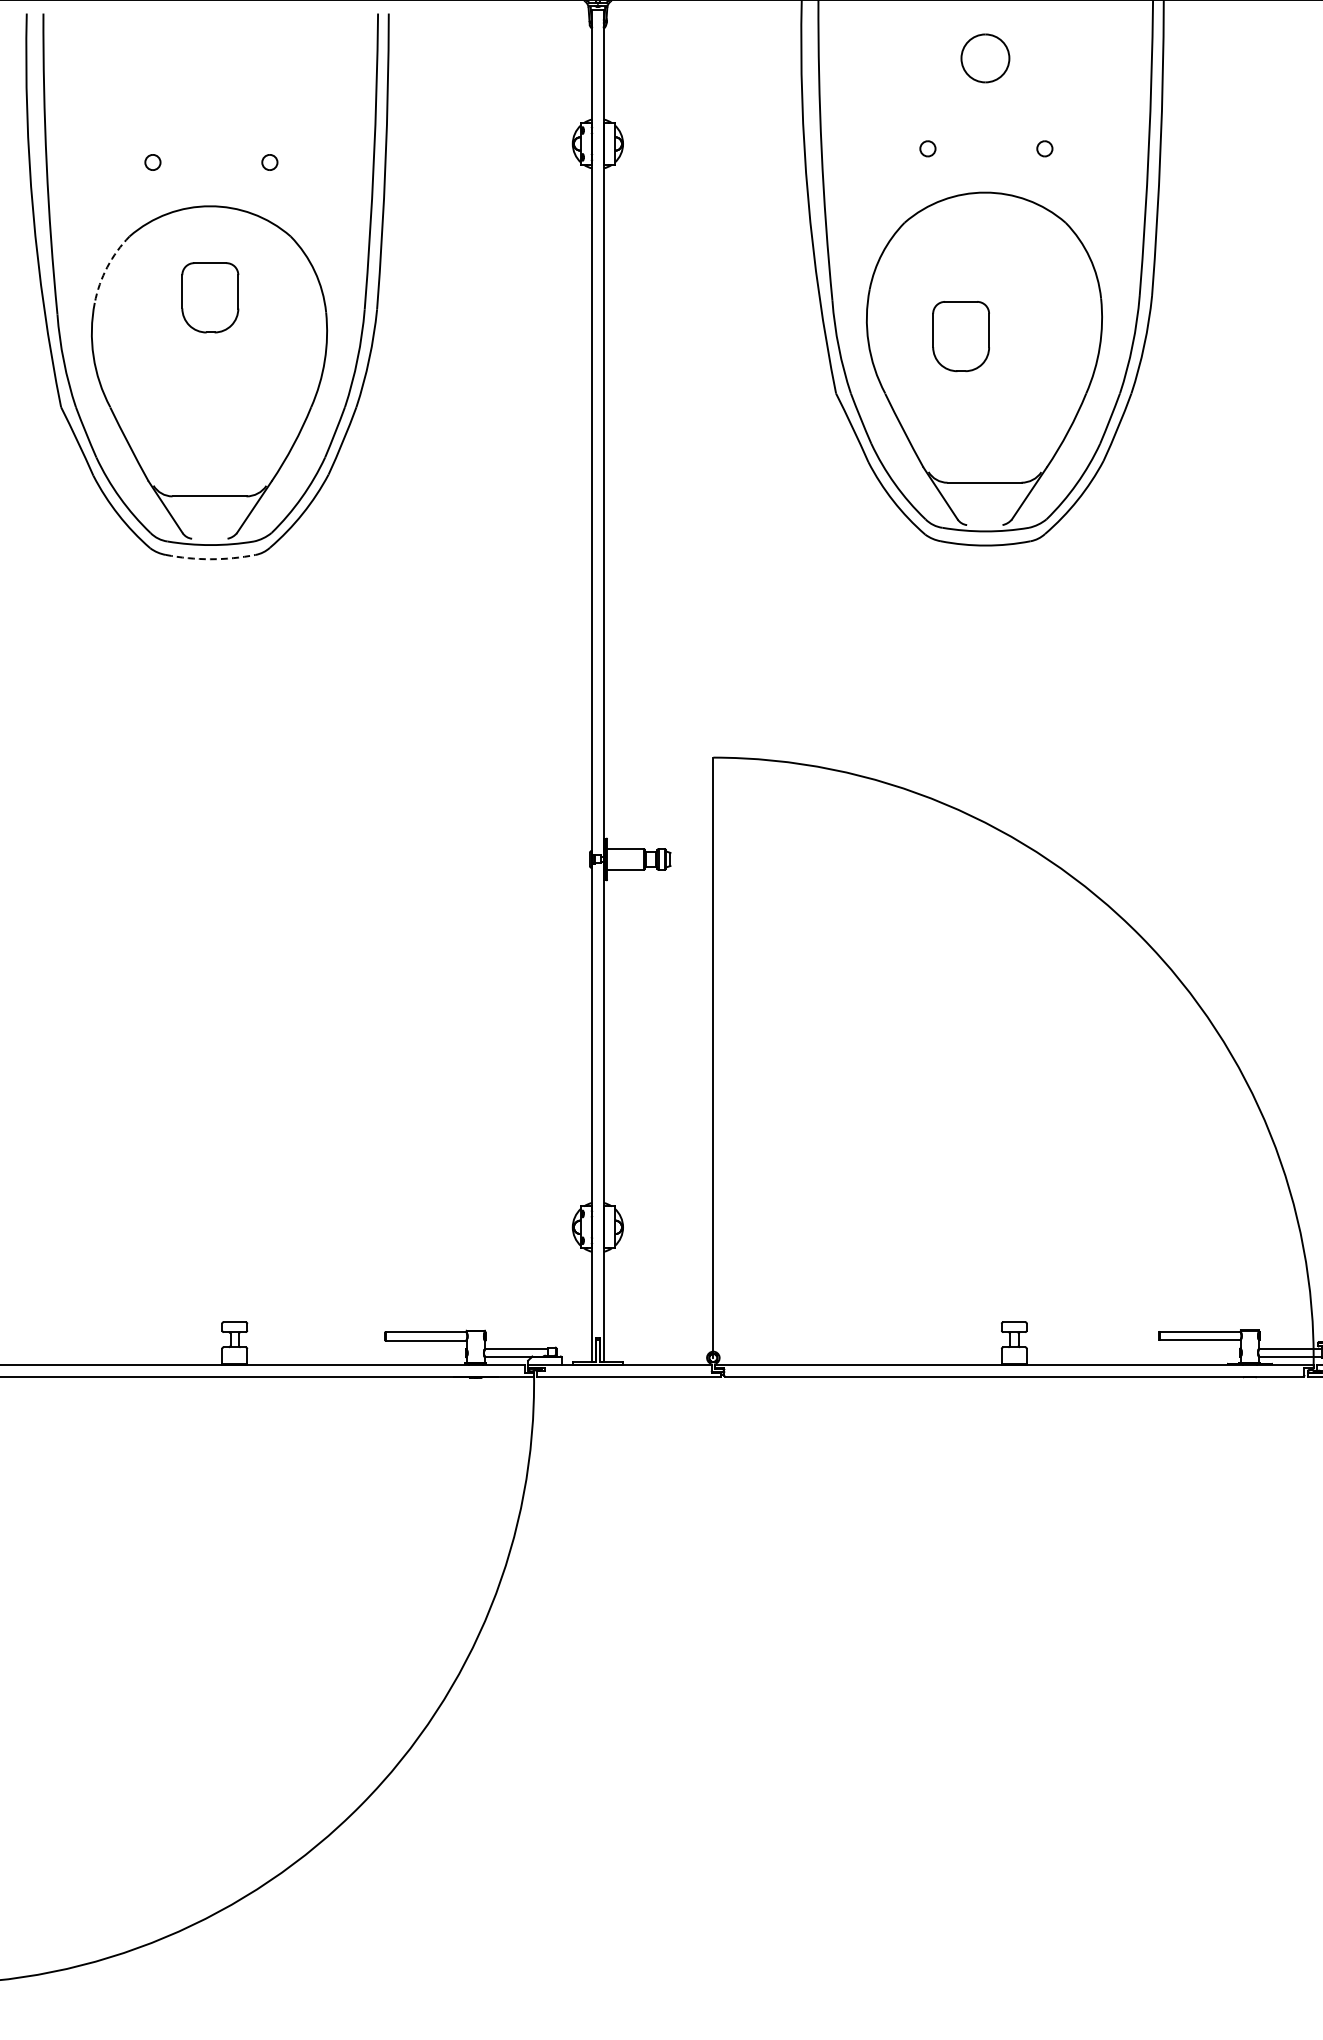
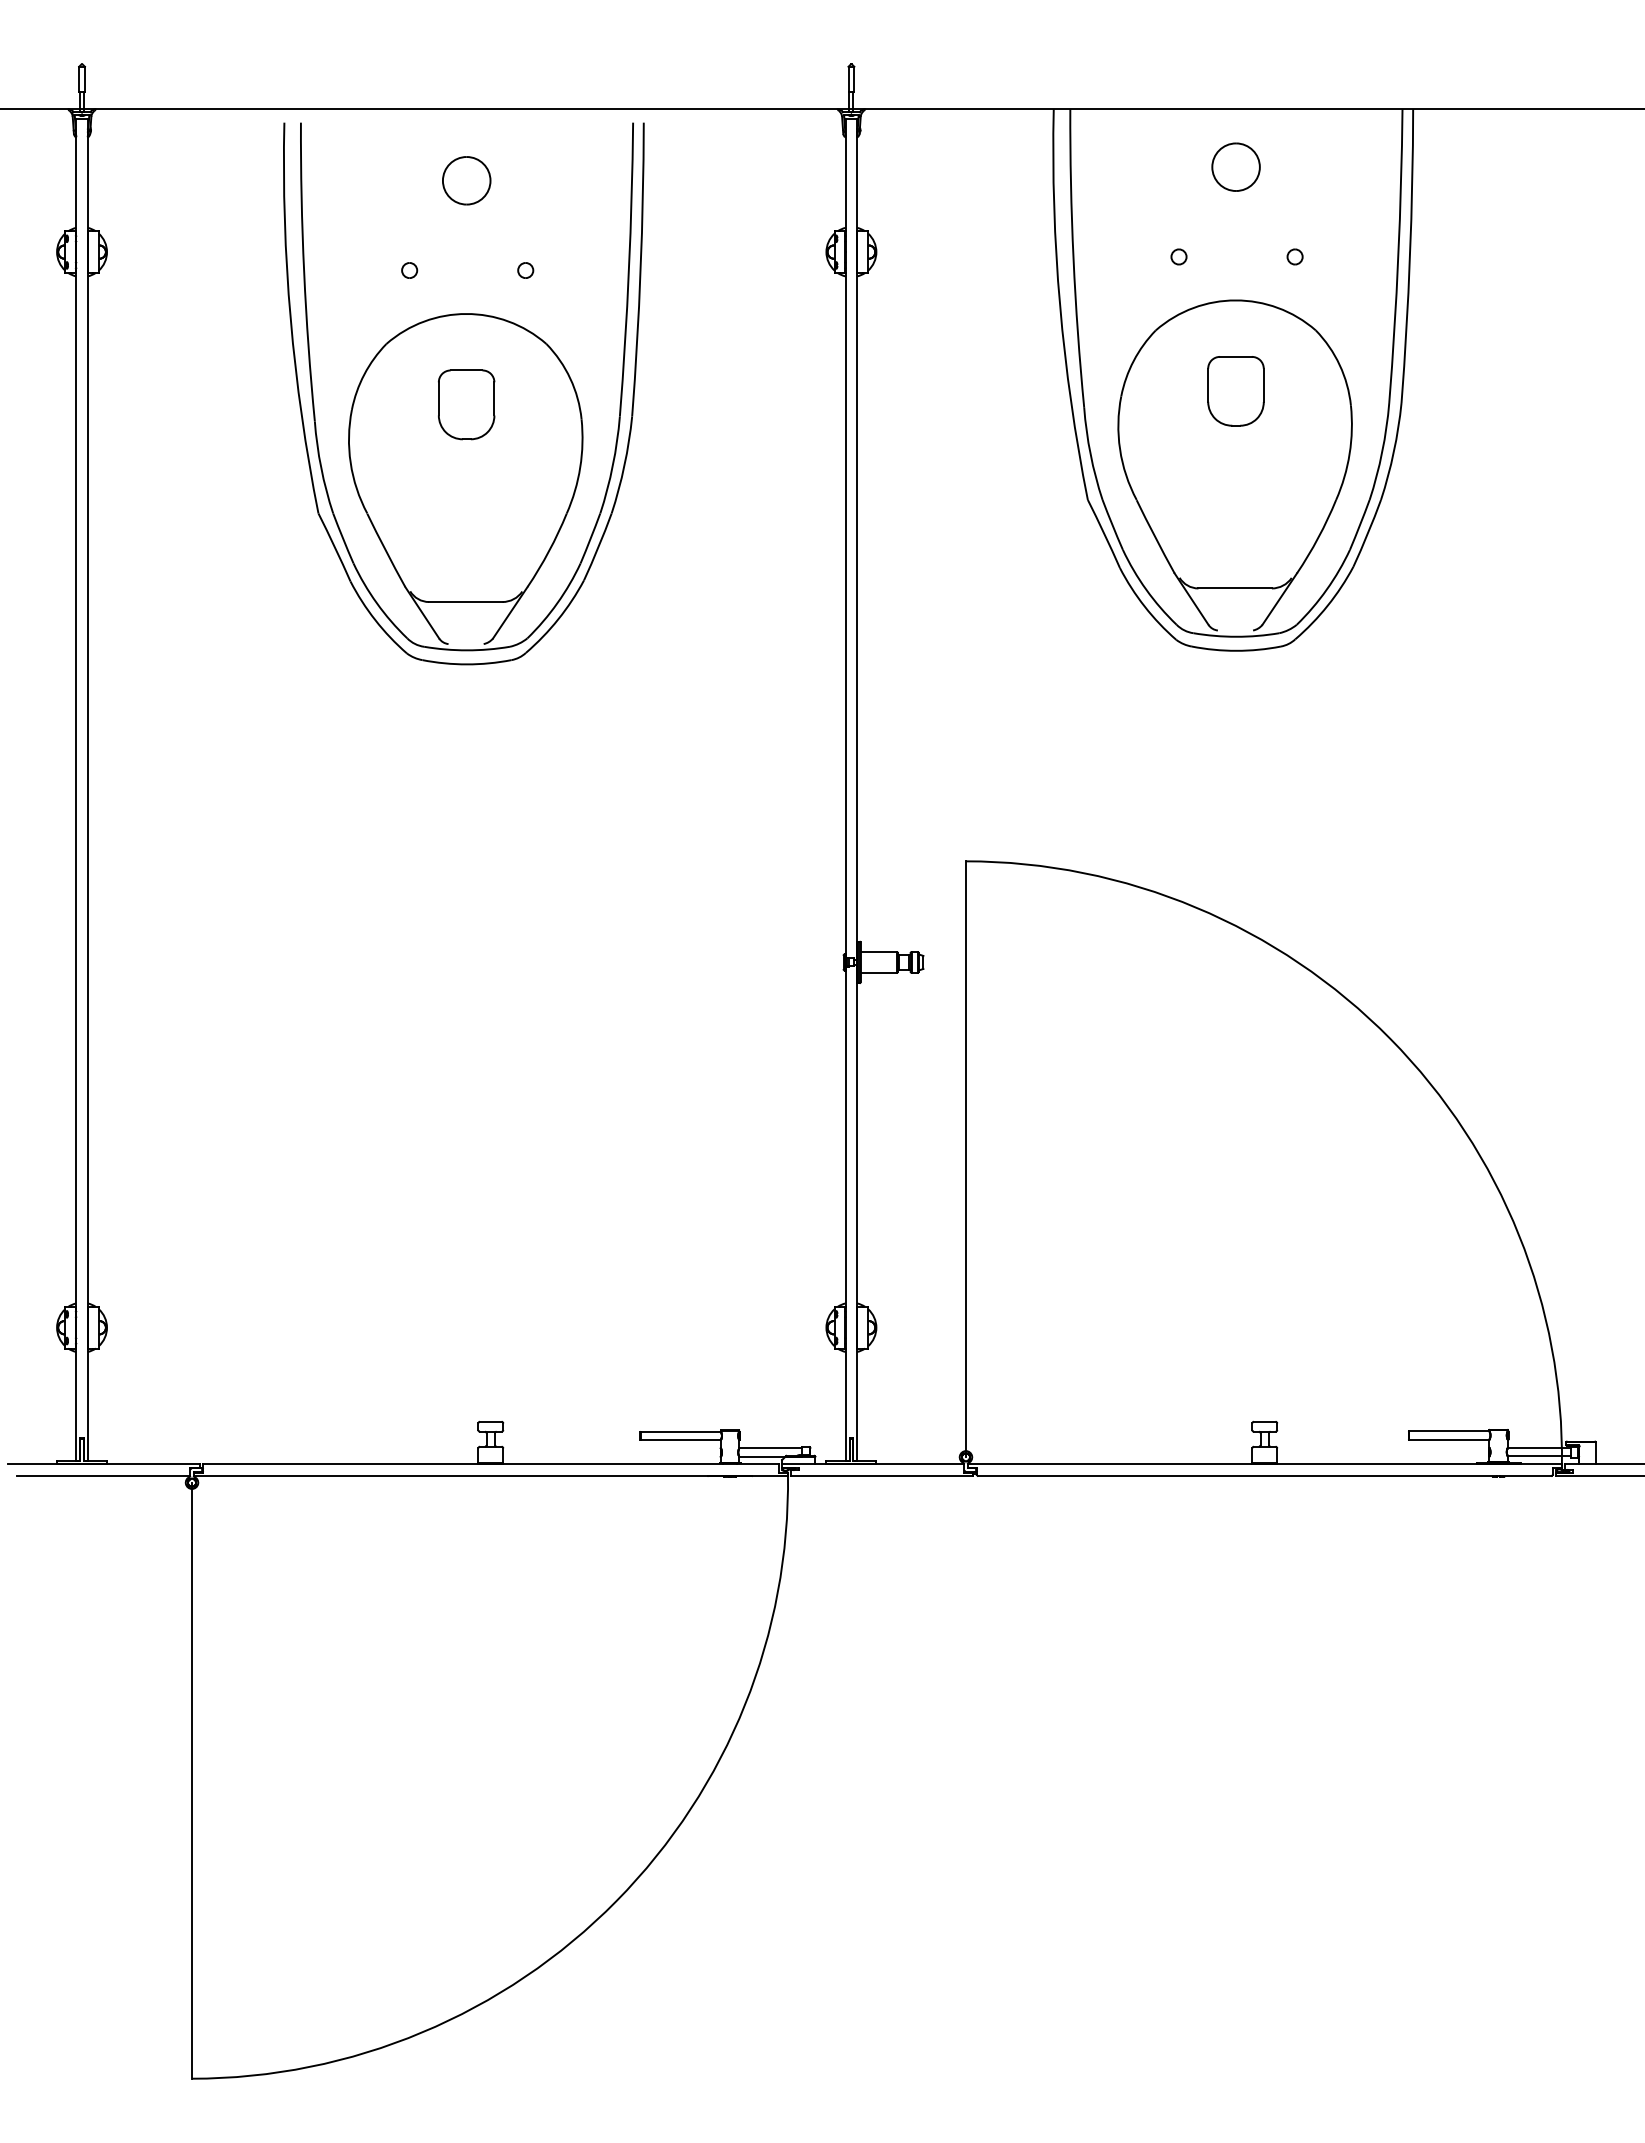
part: (210, 71) -> (466, 180), added
arc: (107, 267) -> (364, 374), dashed -> solid
part: (960, 336) -> (1235, 391), moved
arc: (211, 559) -> (467, 664), dashed -> solid

